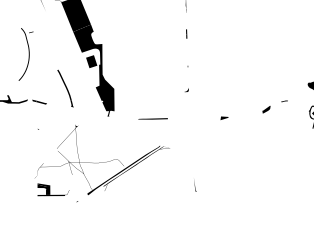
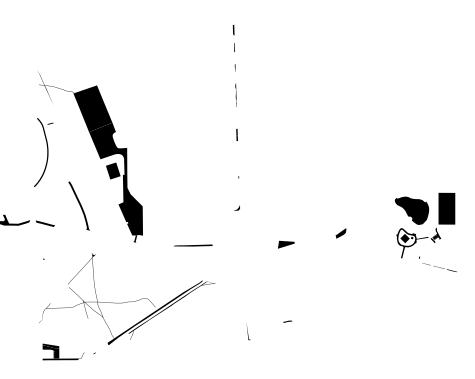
part: (25, 54) -> (43, 152), moved
part: (284, 101) -> (287, 321), moved
part: (224, 118) -> (286, 244), size x1.6
part: (53, 189) -> (63, 351), moved

